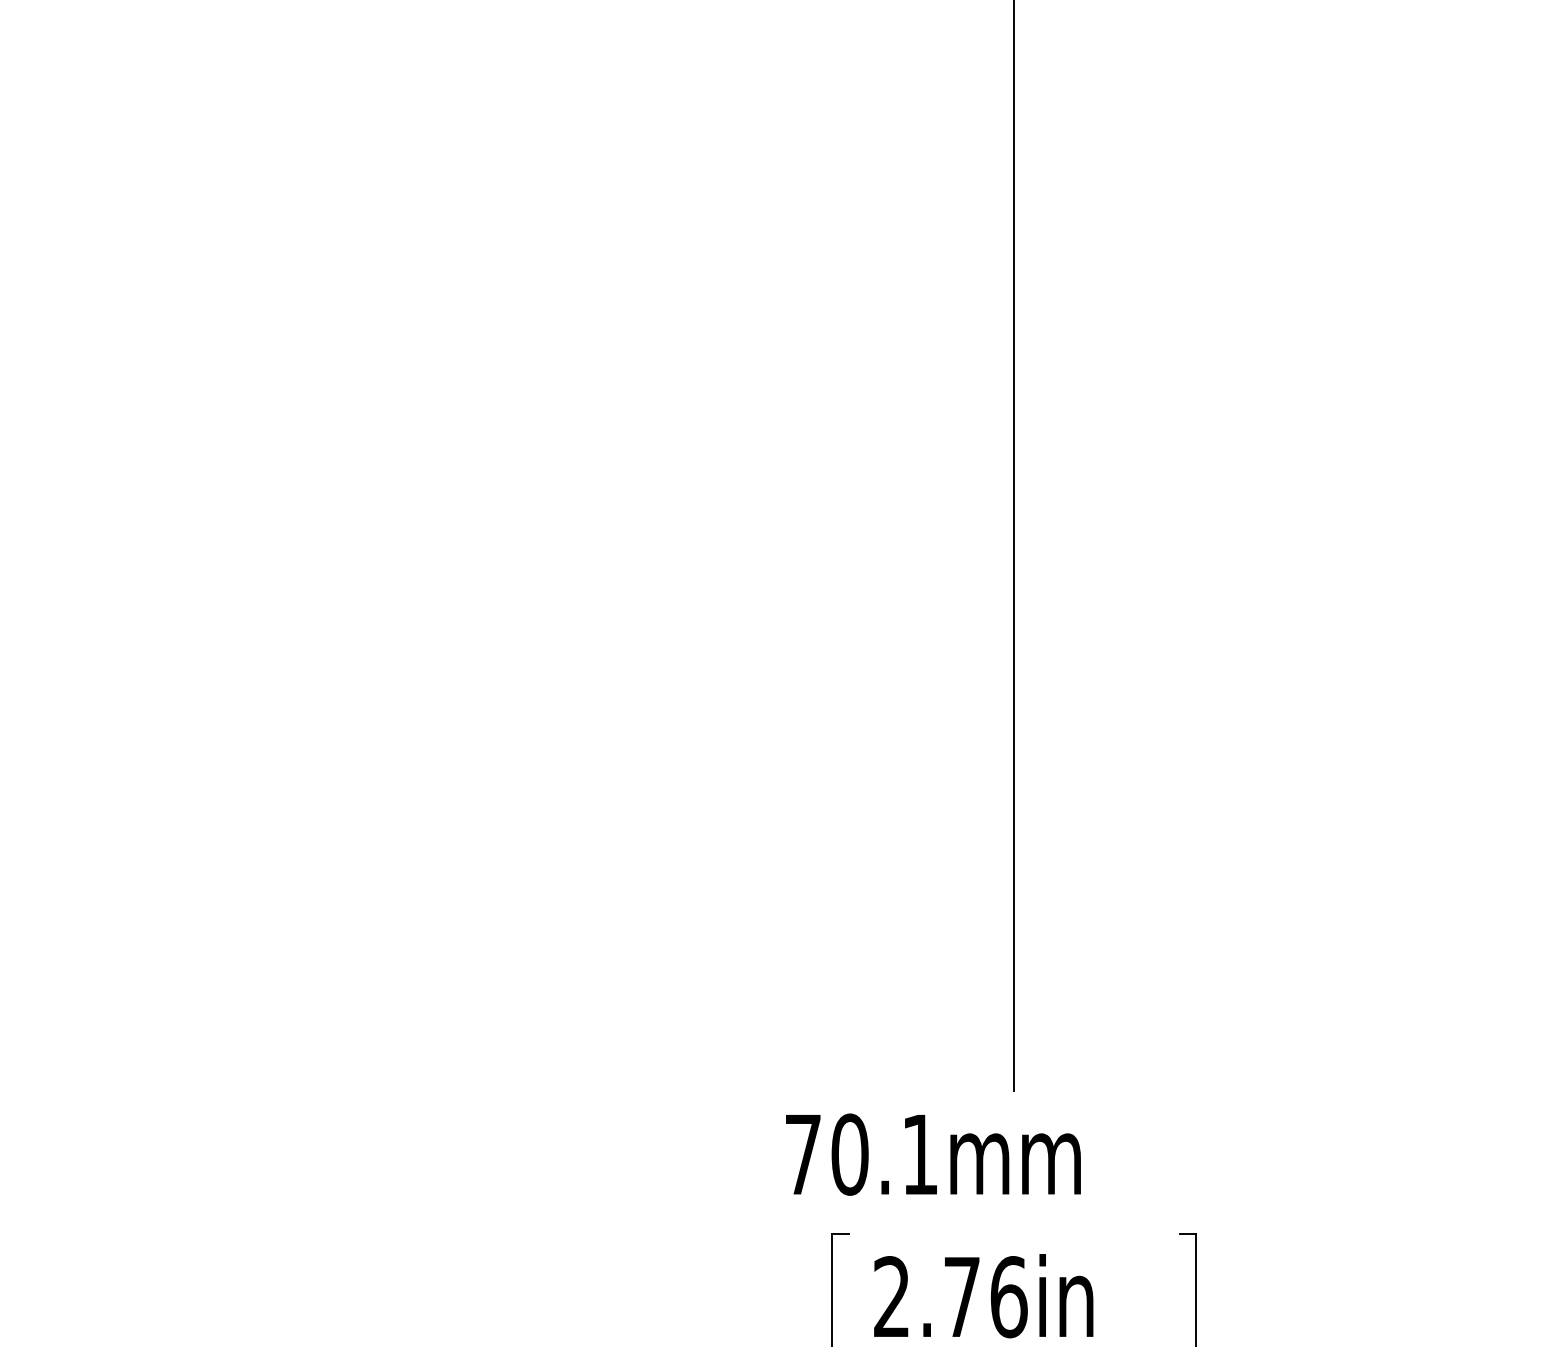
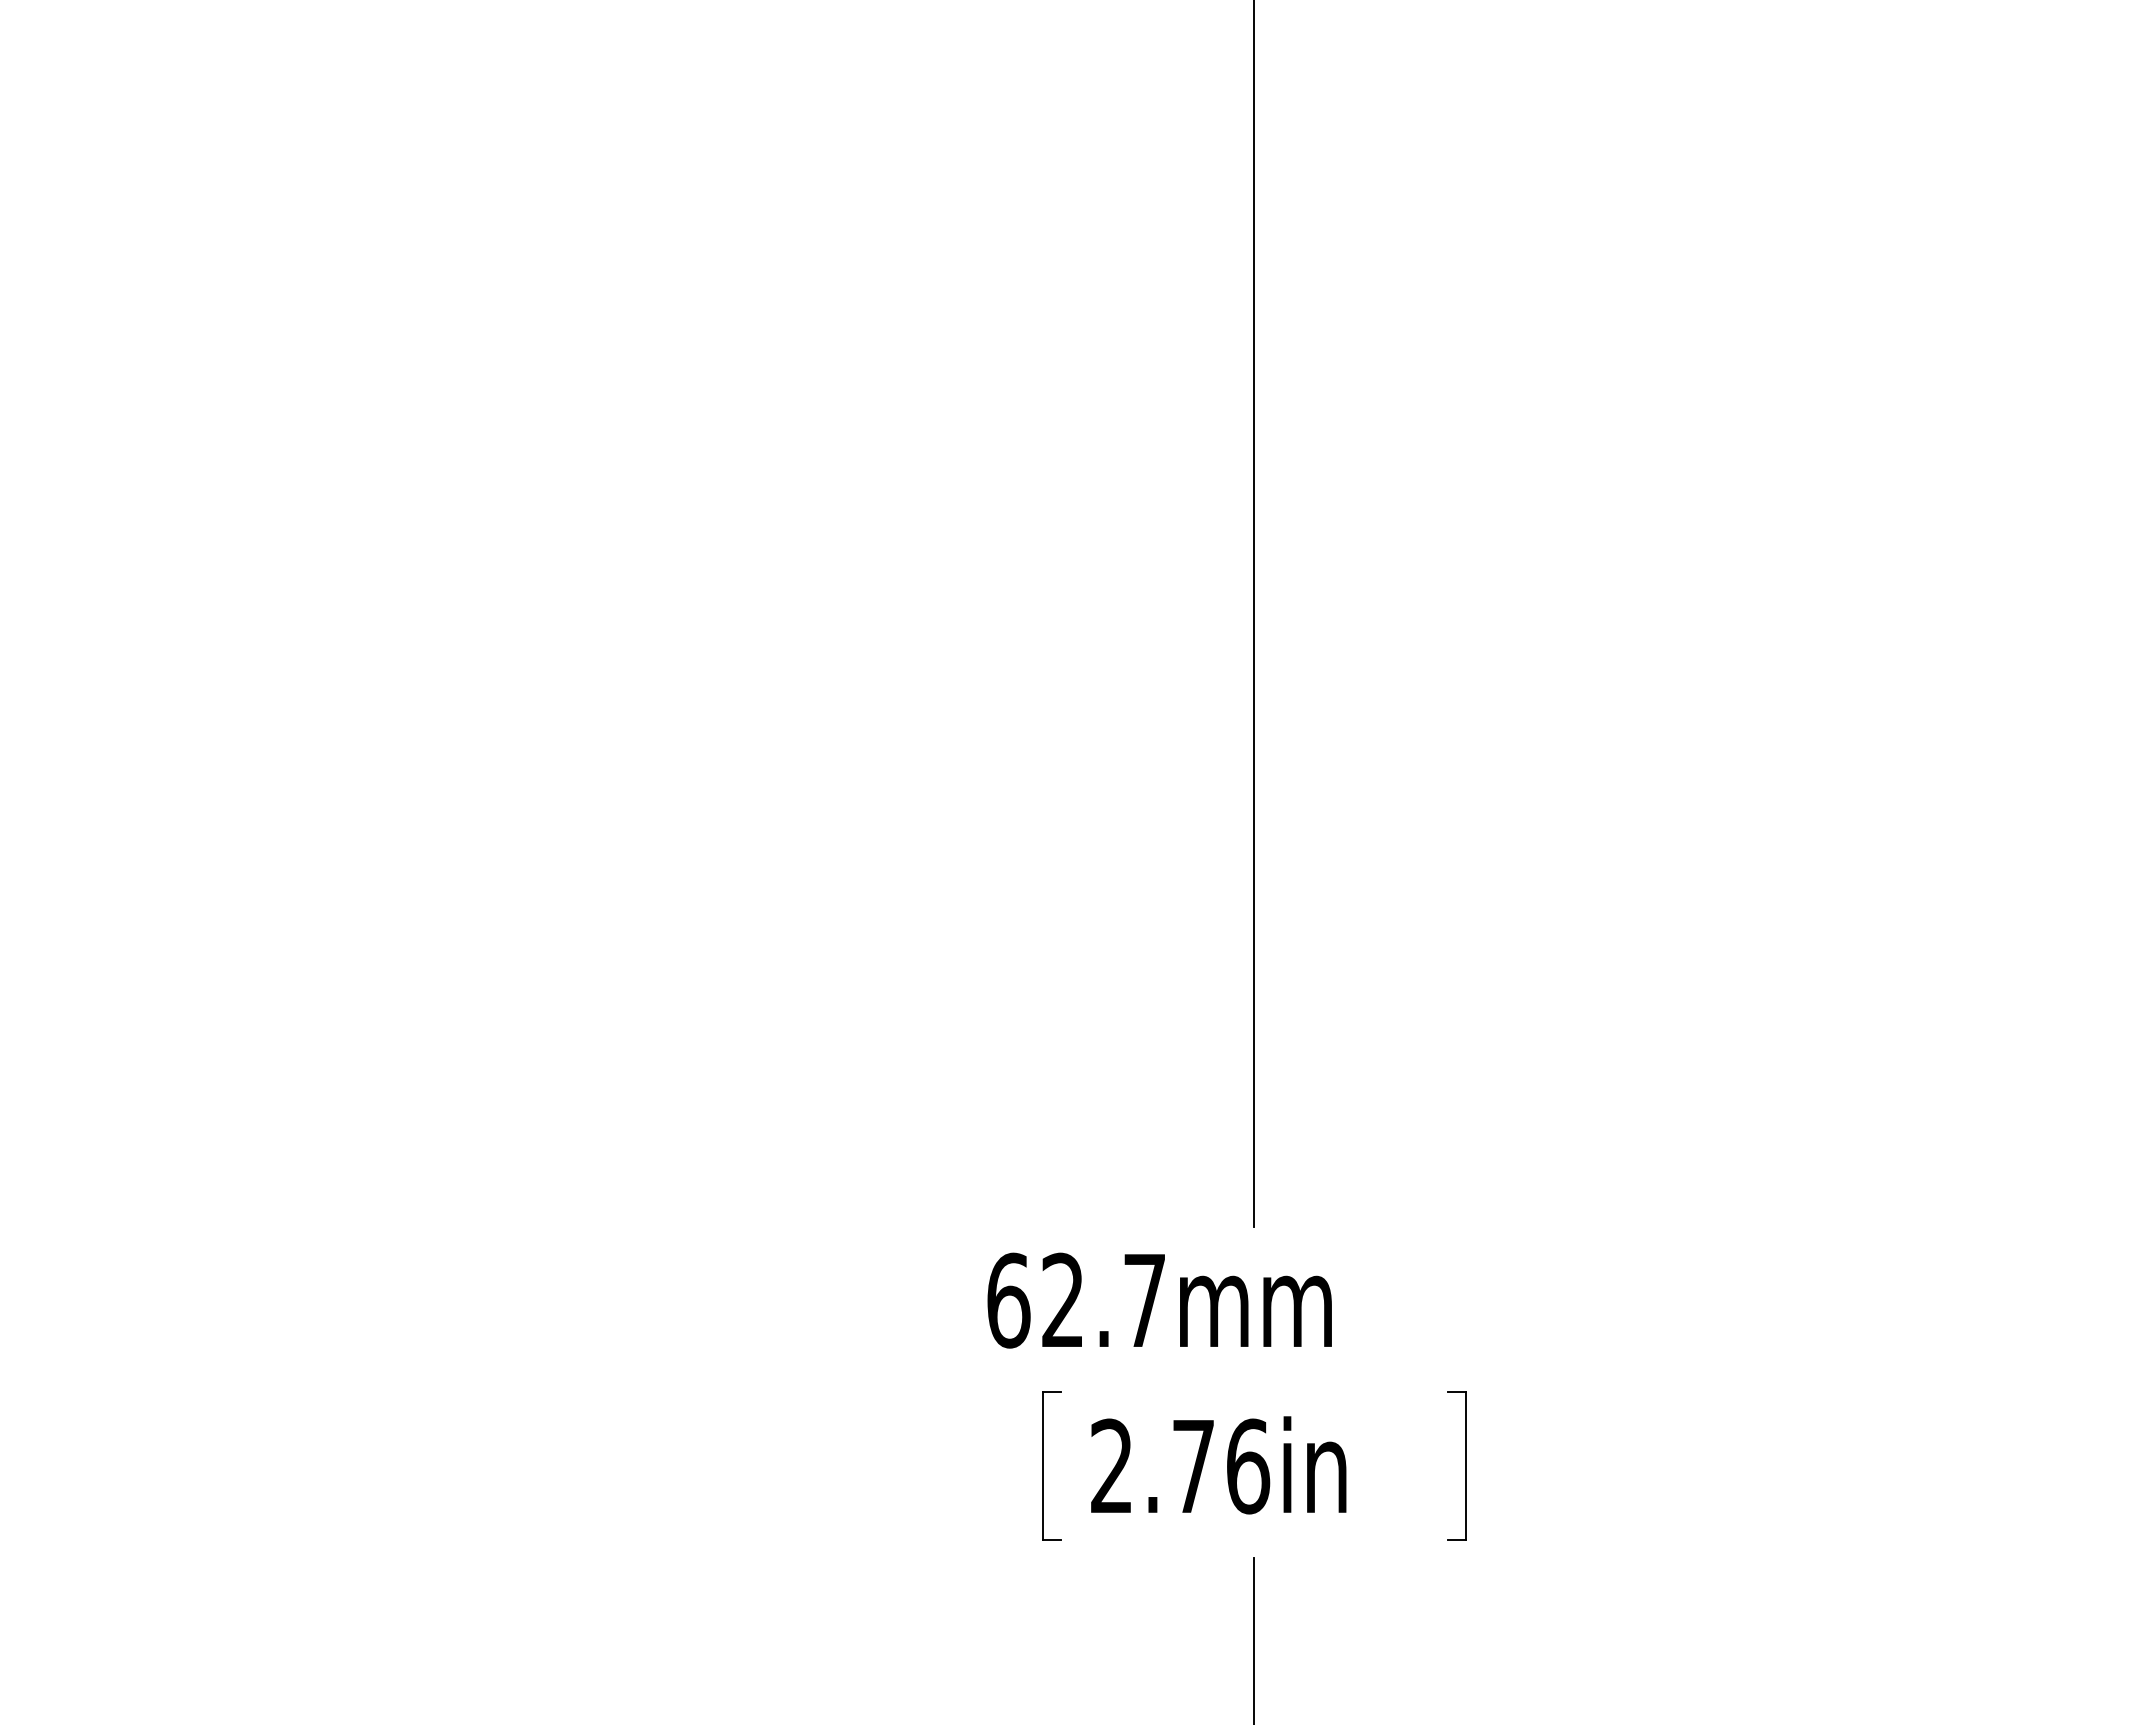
text: (860, 1154) -> (1075, 1300), 70.1mm -> 62.7mm

